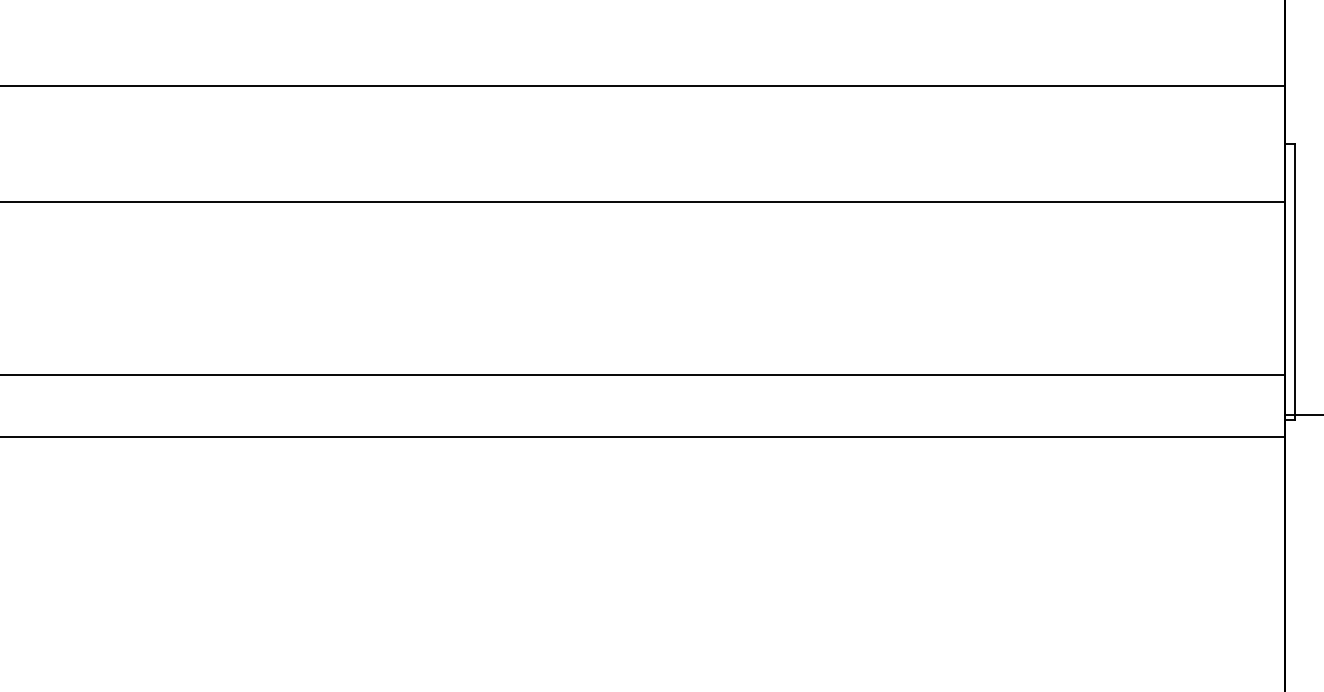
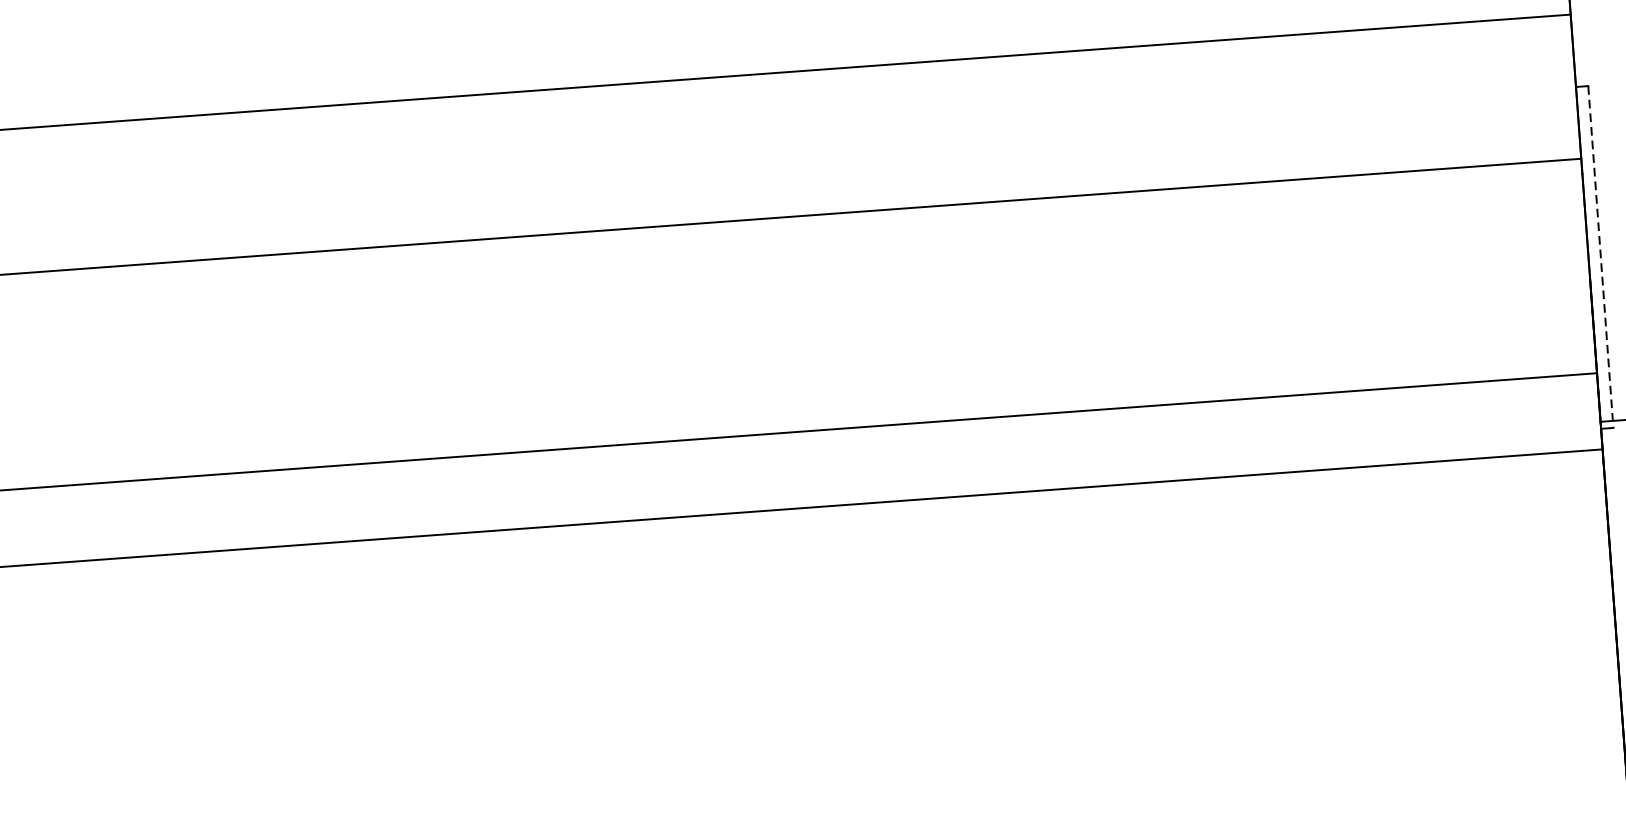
line: (1295, 282) -> (1601, 257), solid -> dashed

